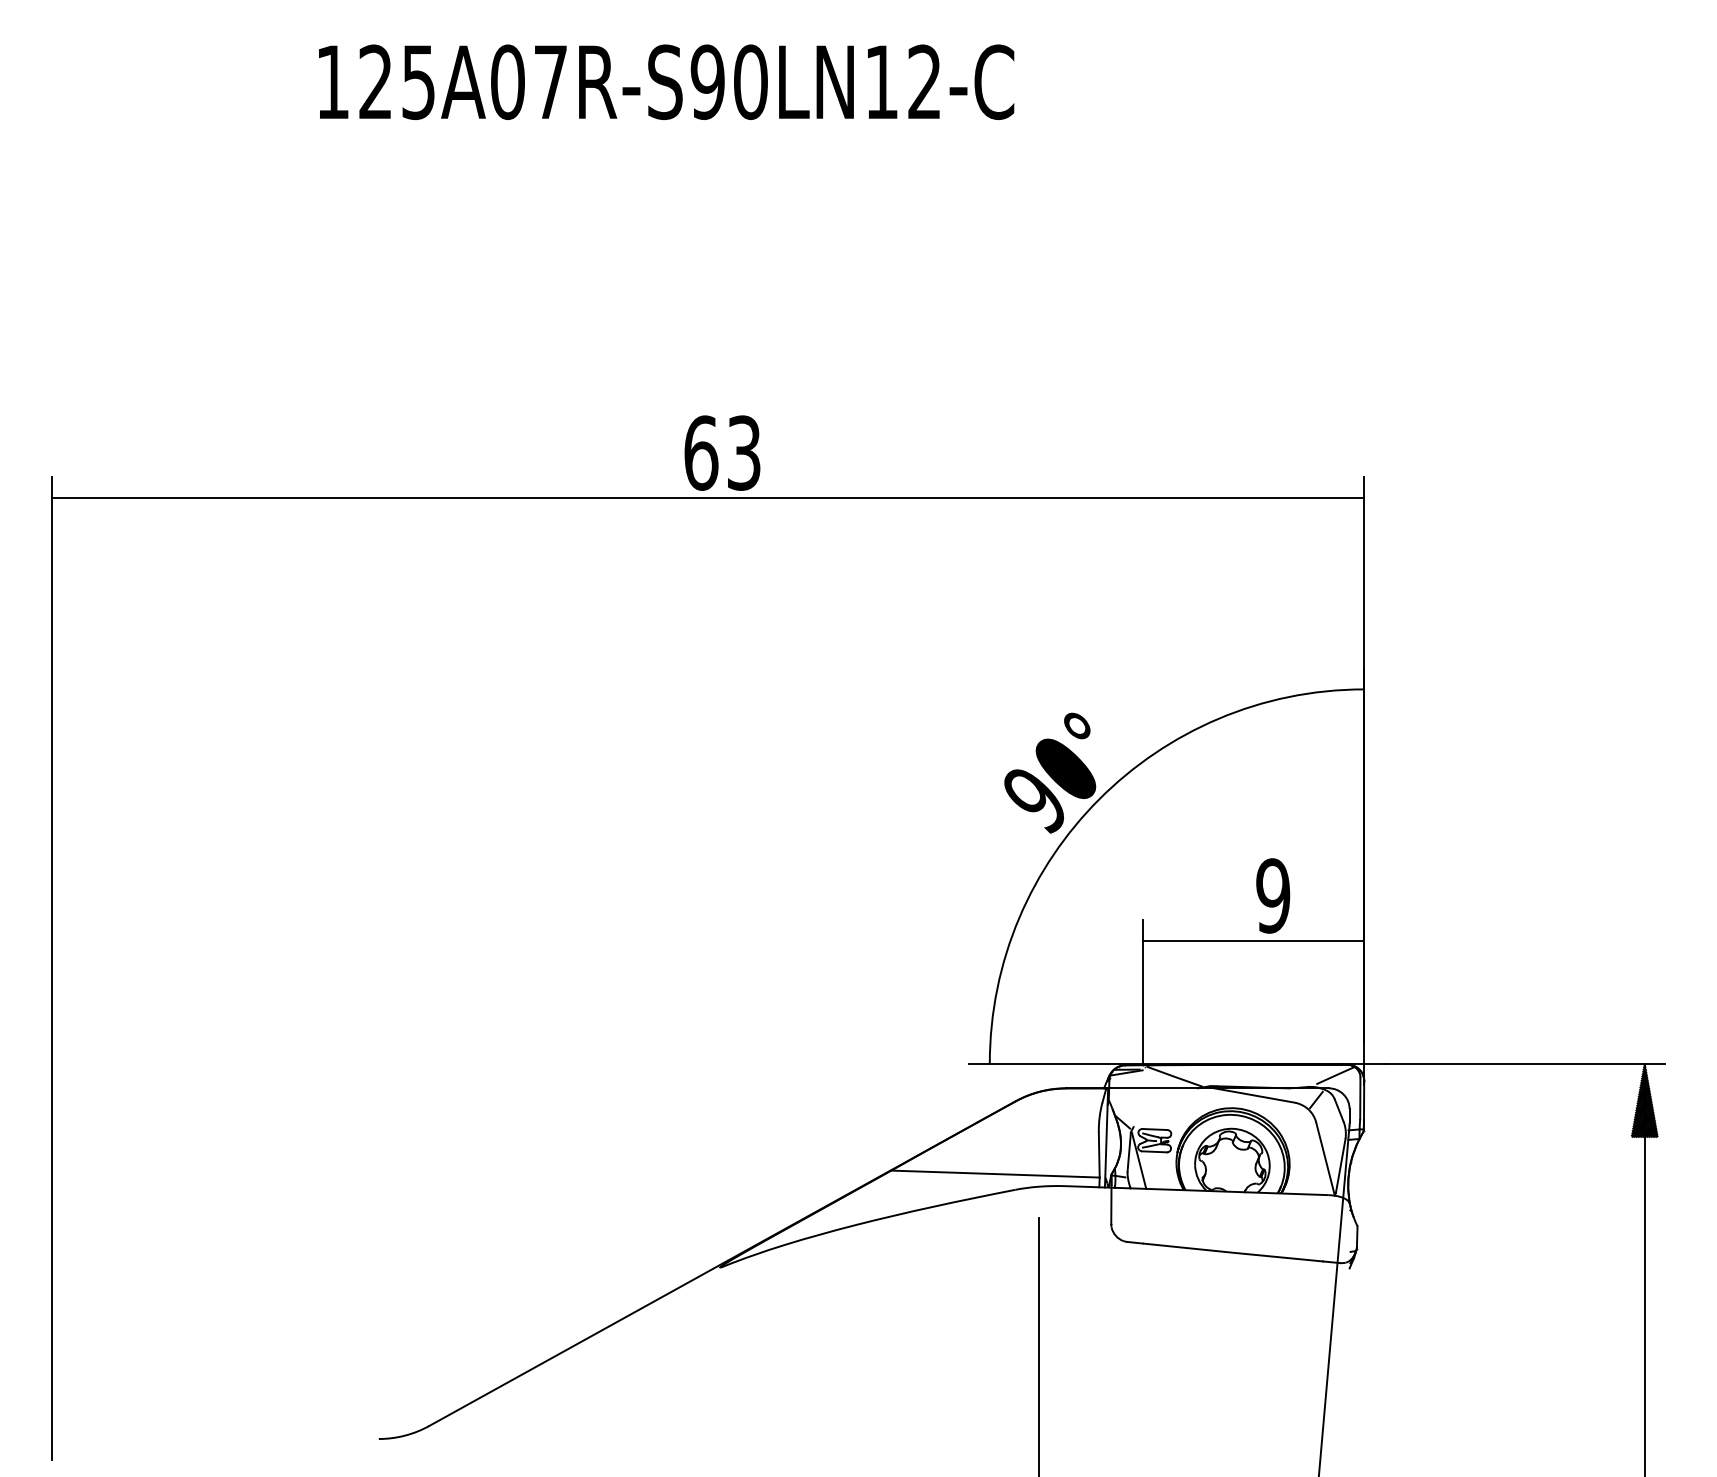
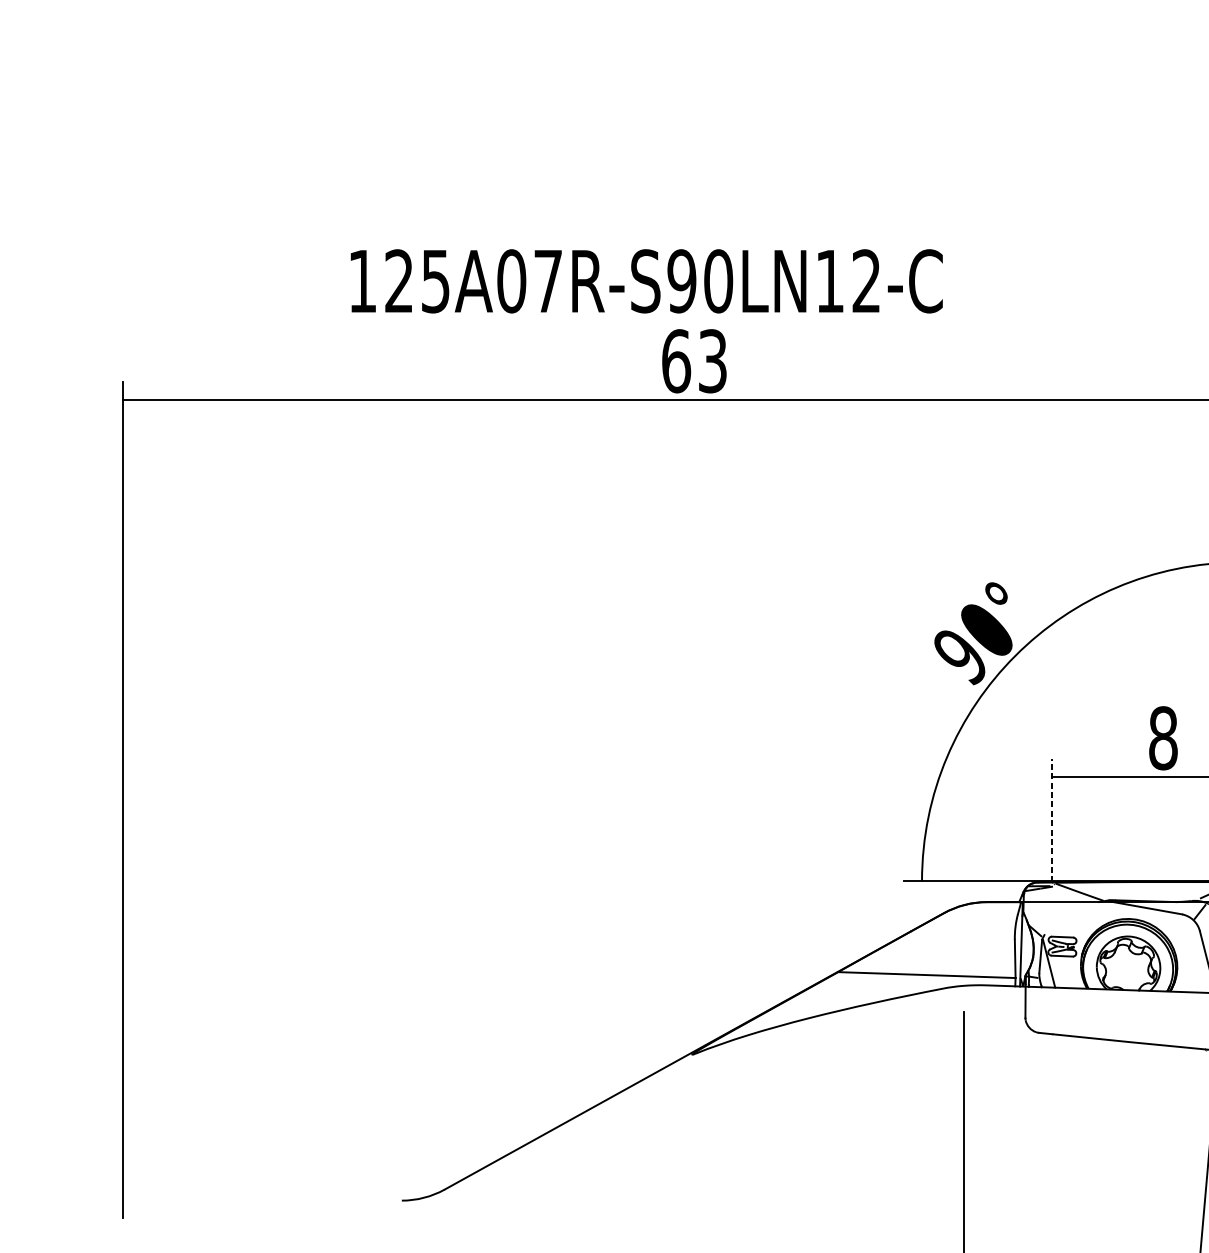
text: (666, 81) -> (646, 280), moved
text: (1273, 895) -> (1163, 737), 9 -> 8
line: (1142, 992) -> (1052, 820), solid -> dashed

